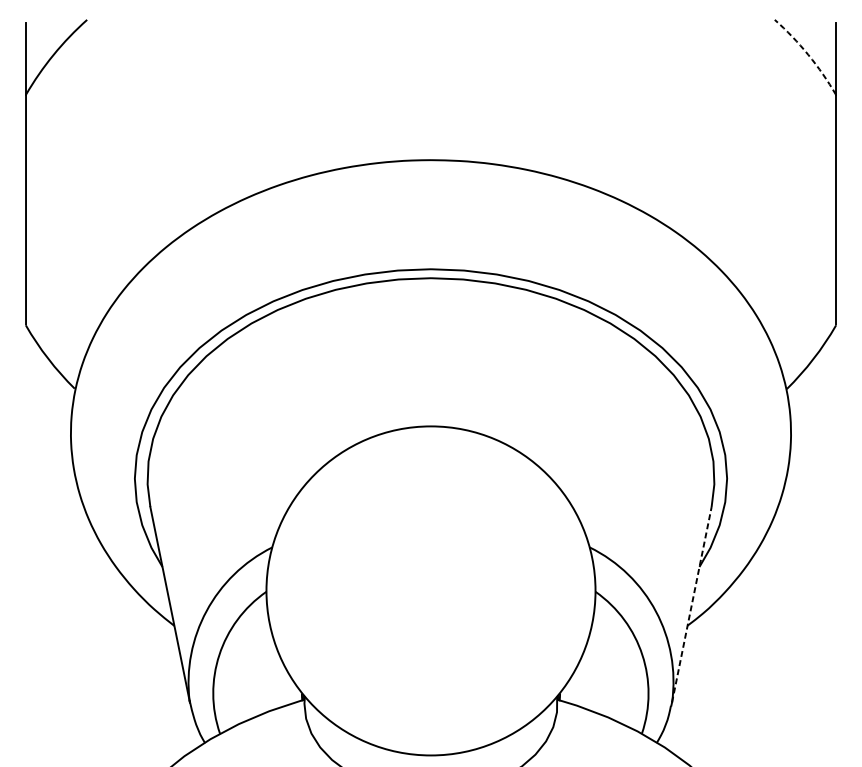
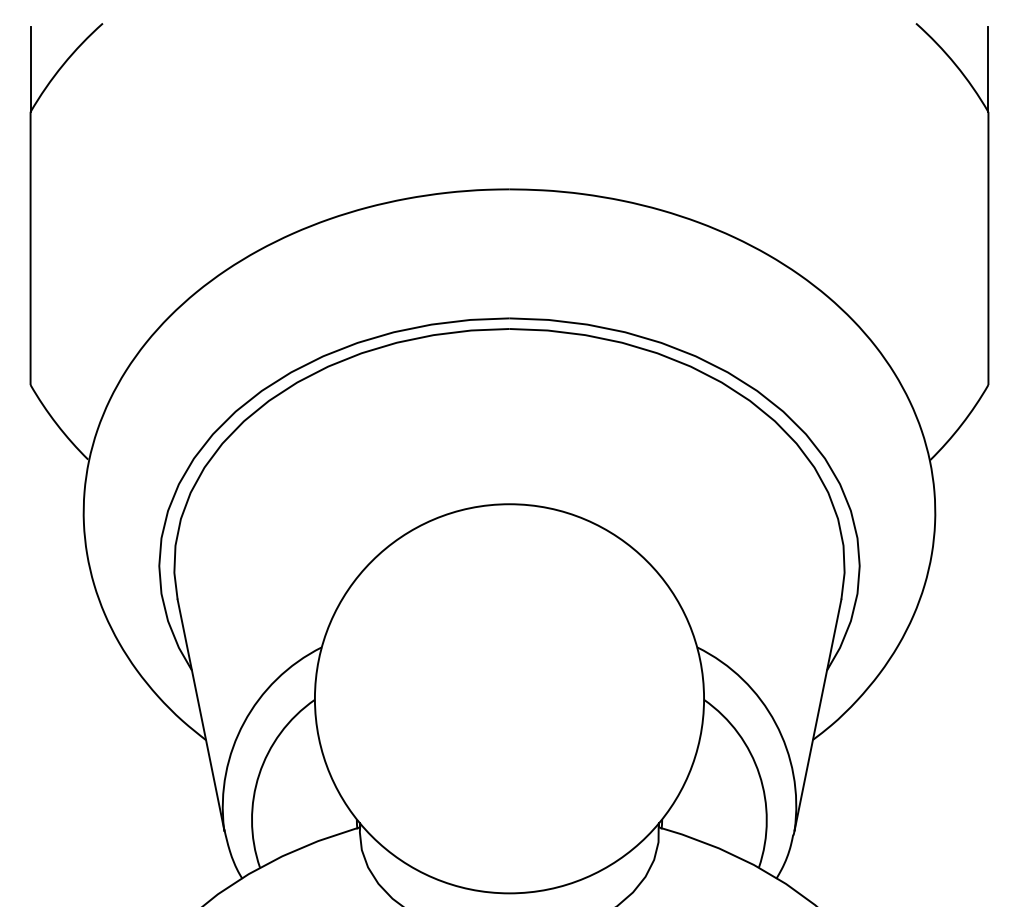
arc: (808, 54) -> (955, 64), dashed -> solid
line: (691, 605) -> (817, 715), dashed -> solid

